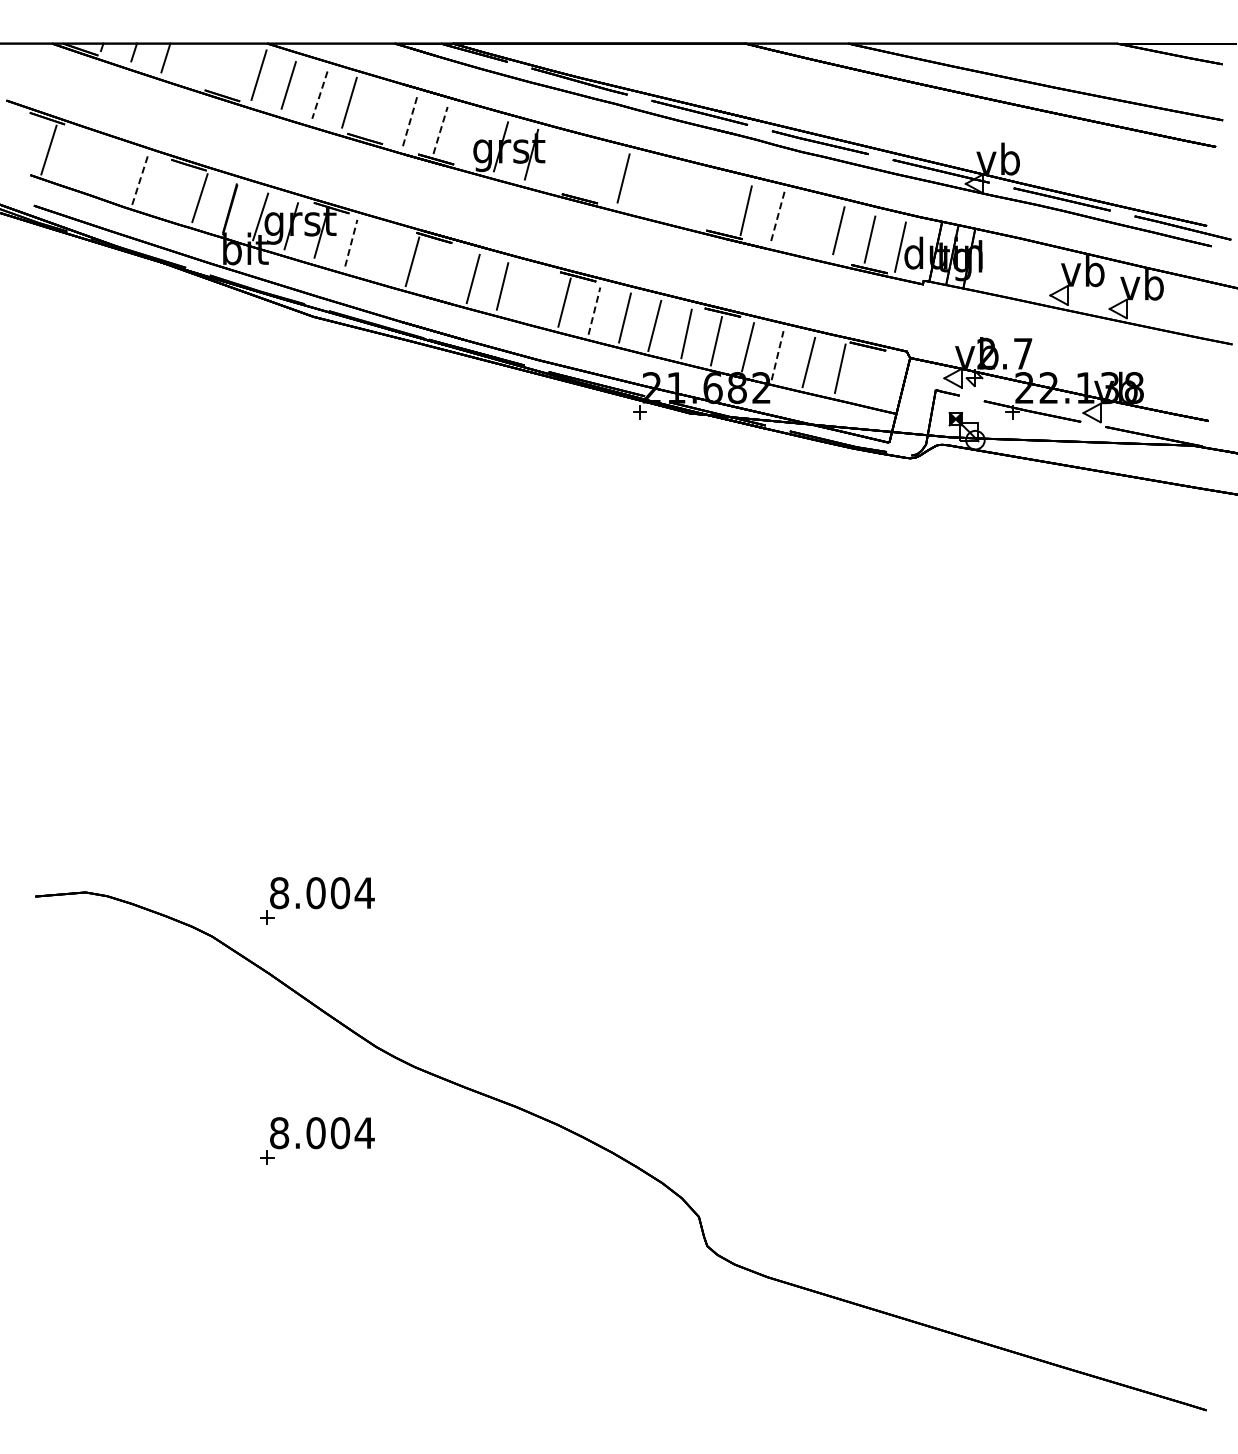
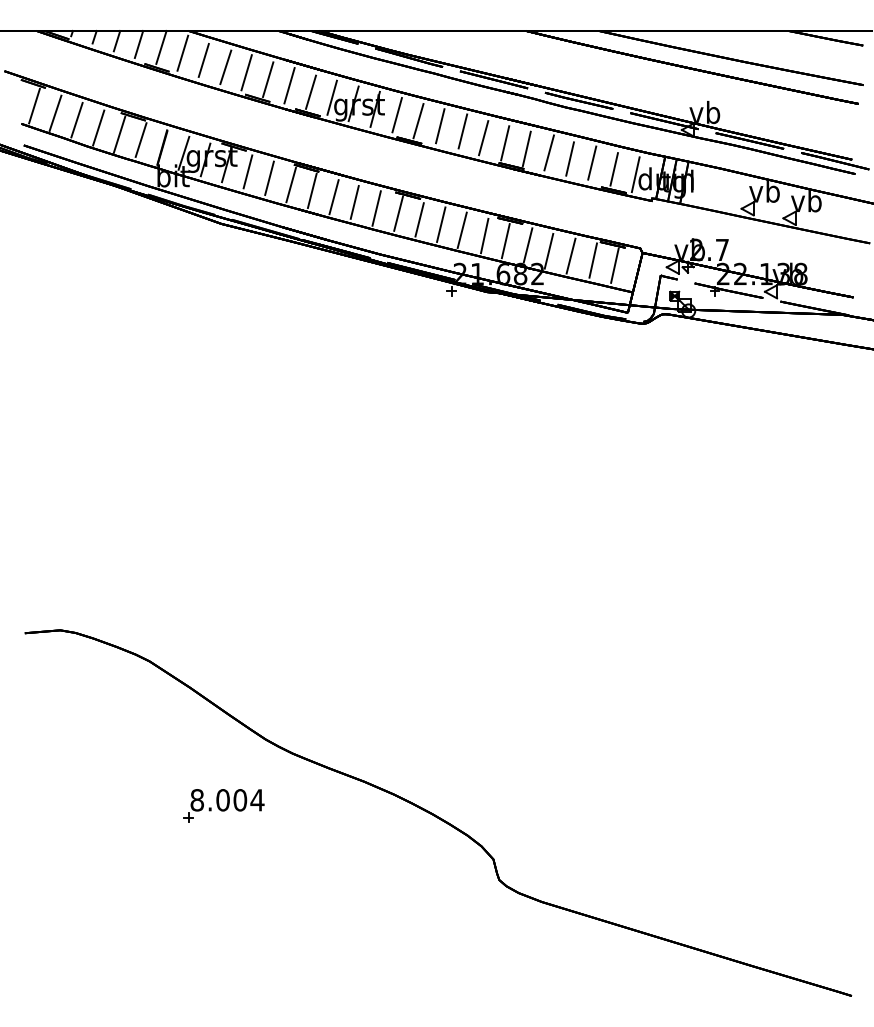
line: (196, 62) -> (138, 44), added
line: (228, 66) -> (161, 47), added
line: (319, 95) -> (225, 67), dashed -> solid
line: (379, 112) -> (267, 79), added
line: (410, 120) -> (289, 85), dashed -> solid
line: (440, 130) -> (310, 92), dashed -> solid
line: (470, 138) -> (332, 97), added
line: (78, 160) -> (55, 113), added
line: (562, 162) -> (397, 114), added
line: (109, 169) -> (77, 119), added
line: (592, 171) -> (418, 121), added
line: (139, 181) -> (98, 128), dashed -> solid
line: (655, 185) -> (462, 131), added
line: (169, 190) -> (119, 134), added
line: (684, 195) -> (483, 138), added
line: (715, 202) -> (505, 143), added
line: (777, 216) -> (548, 153), dashed -> solid
line: (807, 224) -> (570, 158), added
line: (351, 242) -> (248, 171), dashed -> solid
line: (381, 251) -> (269, 177), added
line: (442, 270) -> (312, 191), added
line: (533, 294) -> (376, 208), added
line: (594, 310) -> (419, 219), dashed -> solid
line: (777, 355) -> (548, 251), dashed -> solid
line: (870, 375) -> (614, 265), added
part: (317, 900) -> (224, 636), removed

